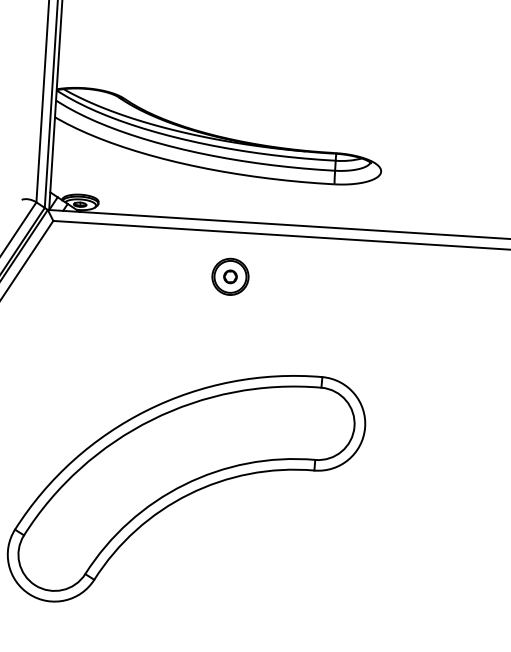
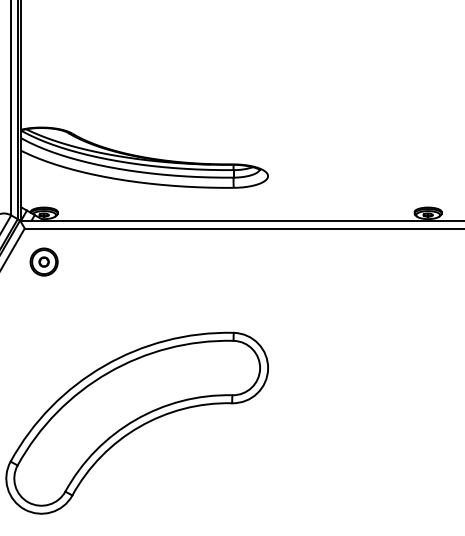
part: (229, 276) -> (43, 261), moved

